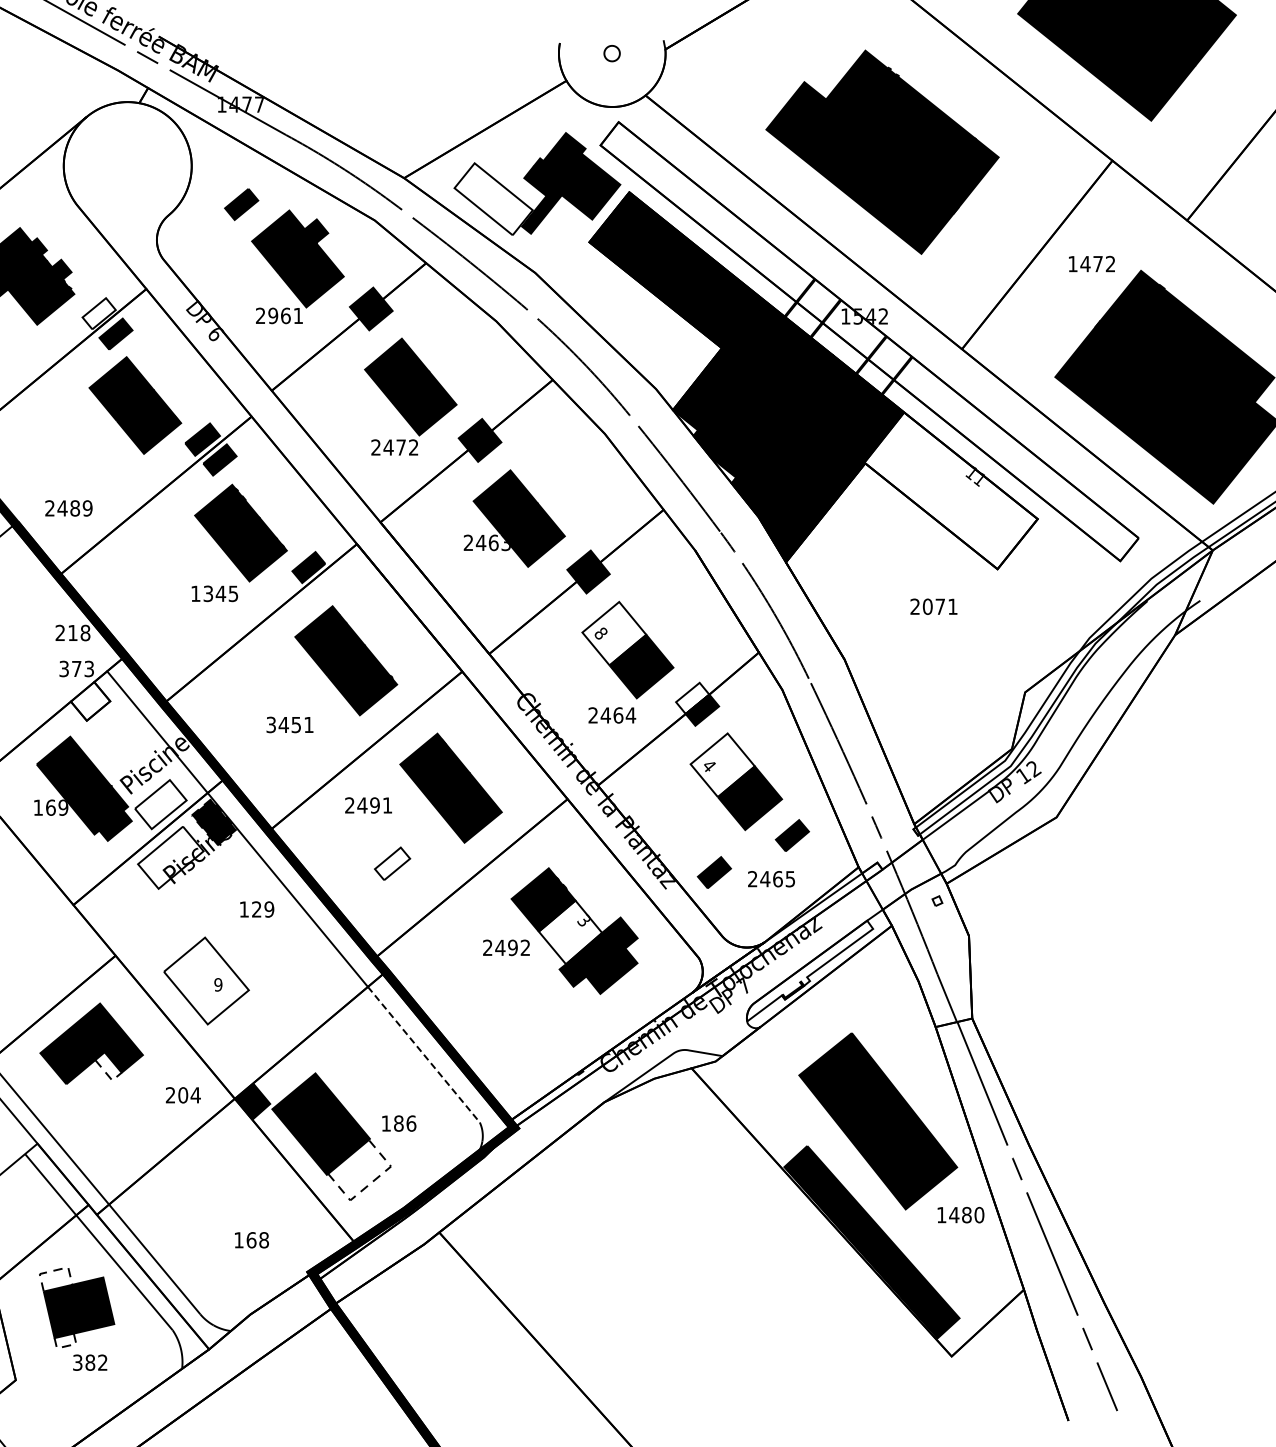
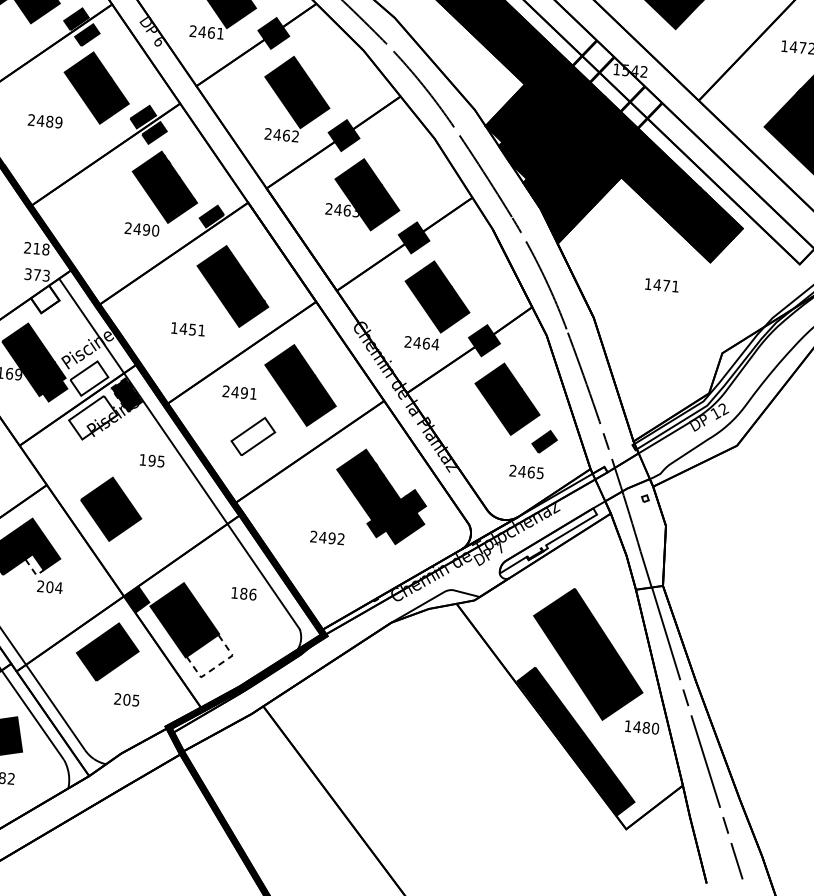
fill: (98, 313) -> (76, 19), added
text: (273, 315) -> (202, 31), 2961 -> 2461
text: (401, 447) -> (286, 135), 2472 -> 2462
fill: (950, 490) -> (681, 202), added
text: (68, 508) -> (44, 121), moved
text: (214, 593) -> (141, 229), 1345 -> 2490
text: (921, 606) -> (652, 284), 2071 -> 1471
fill: (614, 633) -> (428, 284), added
fill: (692, 698) -> (481, 336), added
text: (270, 724) -> (173, 327), 3451 -> 1451
fill: (722, 765) -> (498, 386), added
part: (392, 863) -> (253, 436), size x1.67
part: (713, 872) -> (485, 463), removed
text: (262, 909) -> (156, 461), 129 -> 195
fill: (570, 932) -> (377, 497), added
text: (506, 947) -> (327, 537), moved
fill: (206, 980) -> (111, 508), added
line: (423, 1054) -> (263, 576), dashed -> solid
text: (182, 1095) -> (49, 587), moved
text: (399, 1123) -> (244, 593), moved
part: (219, 1176) -> (107, 651), added
text: (251, 1240) -> (126, 700), 168 -> 205

